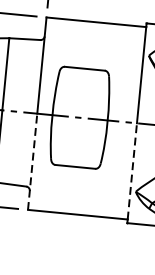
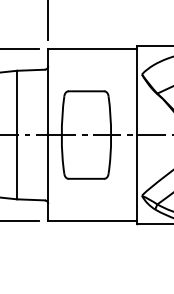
line: (32, 161) -> (48, 177), dashed -> solid
line: (132, 170) -> (137, 177), dashed -> solid

